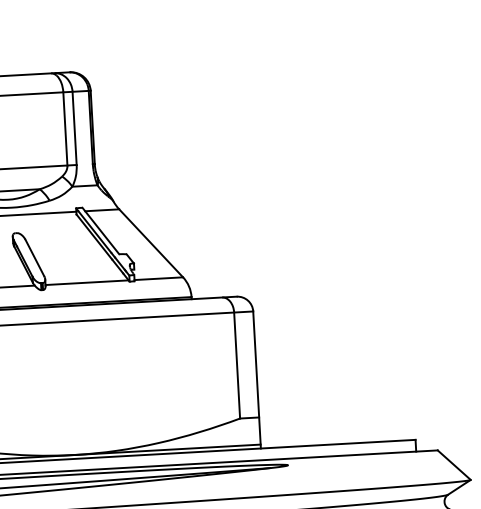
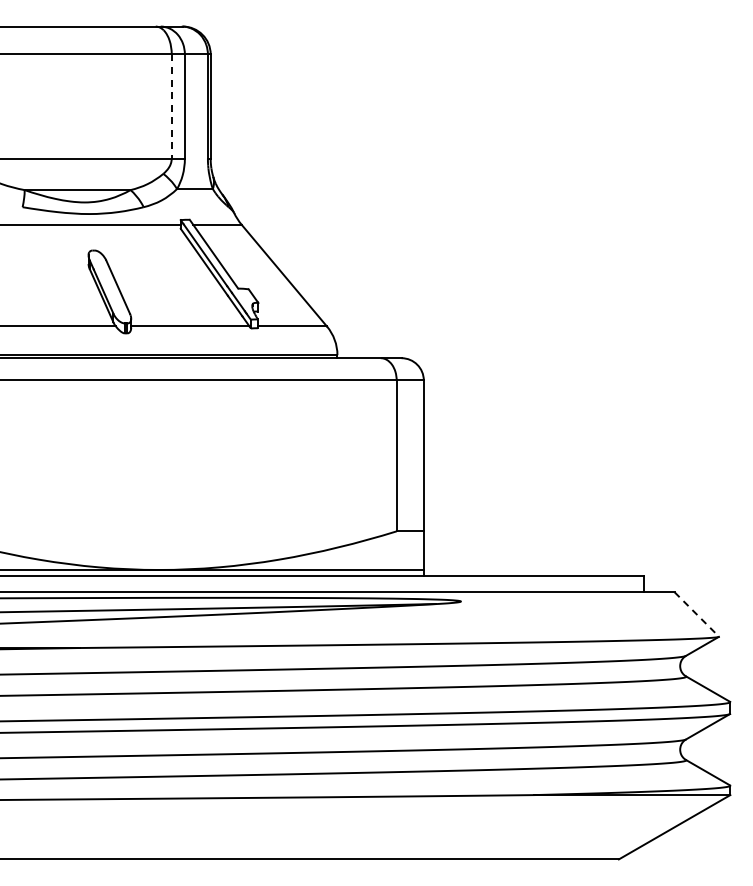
line: (65, 129) -> (171, 107), solid -> dashed
line: (454, 465) -> (697, 614), solid -> dashed

